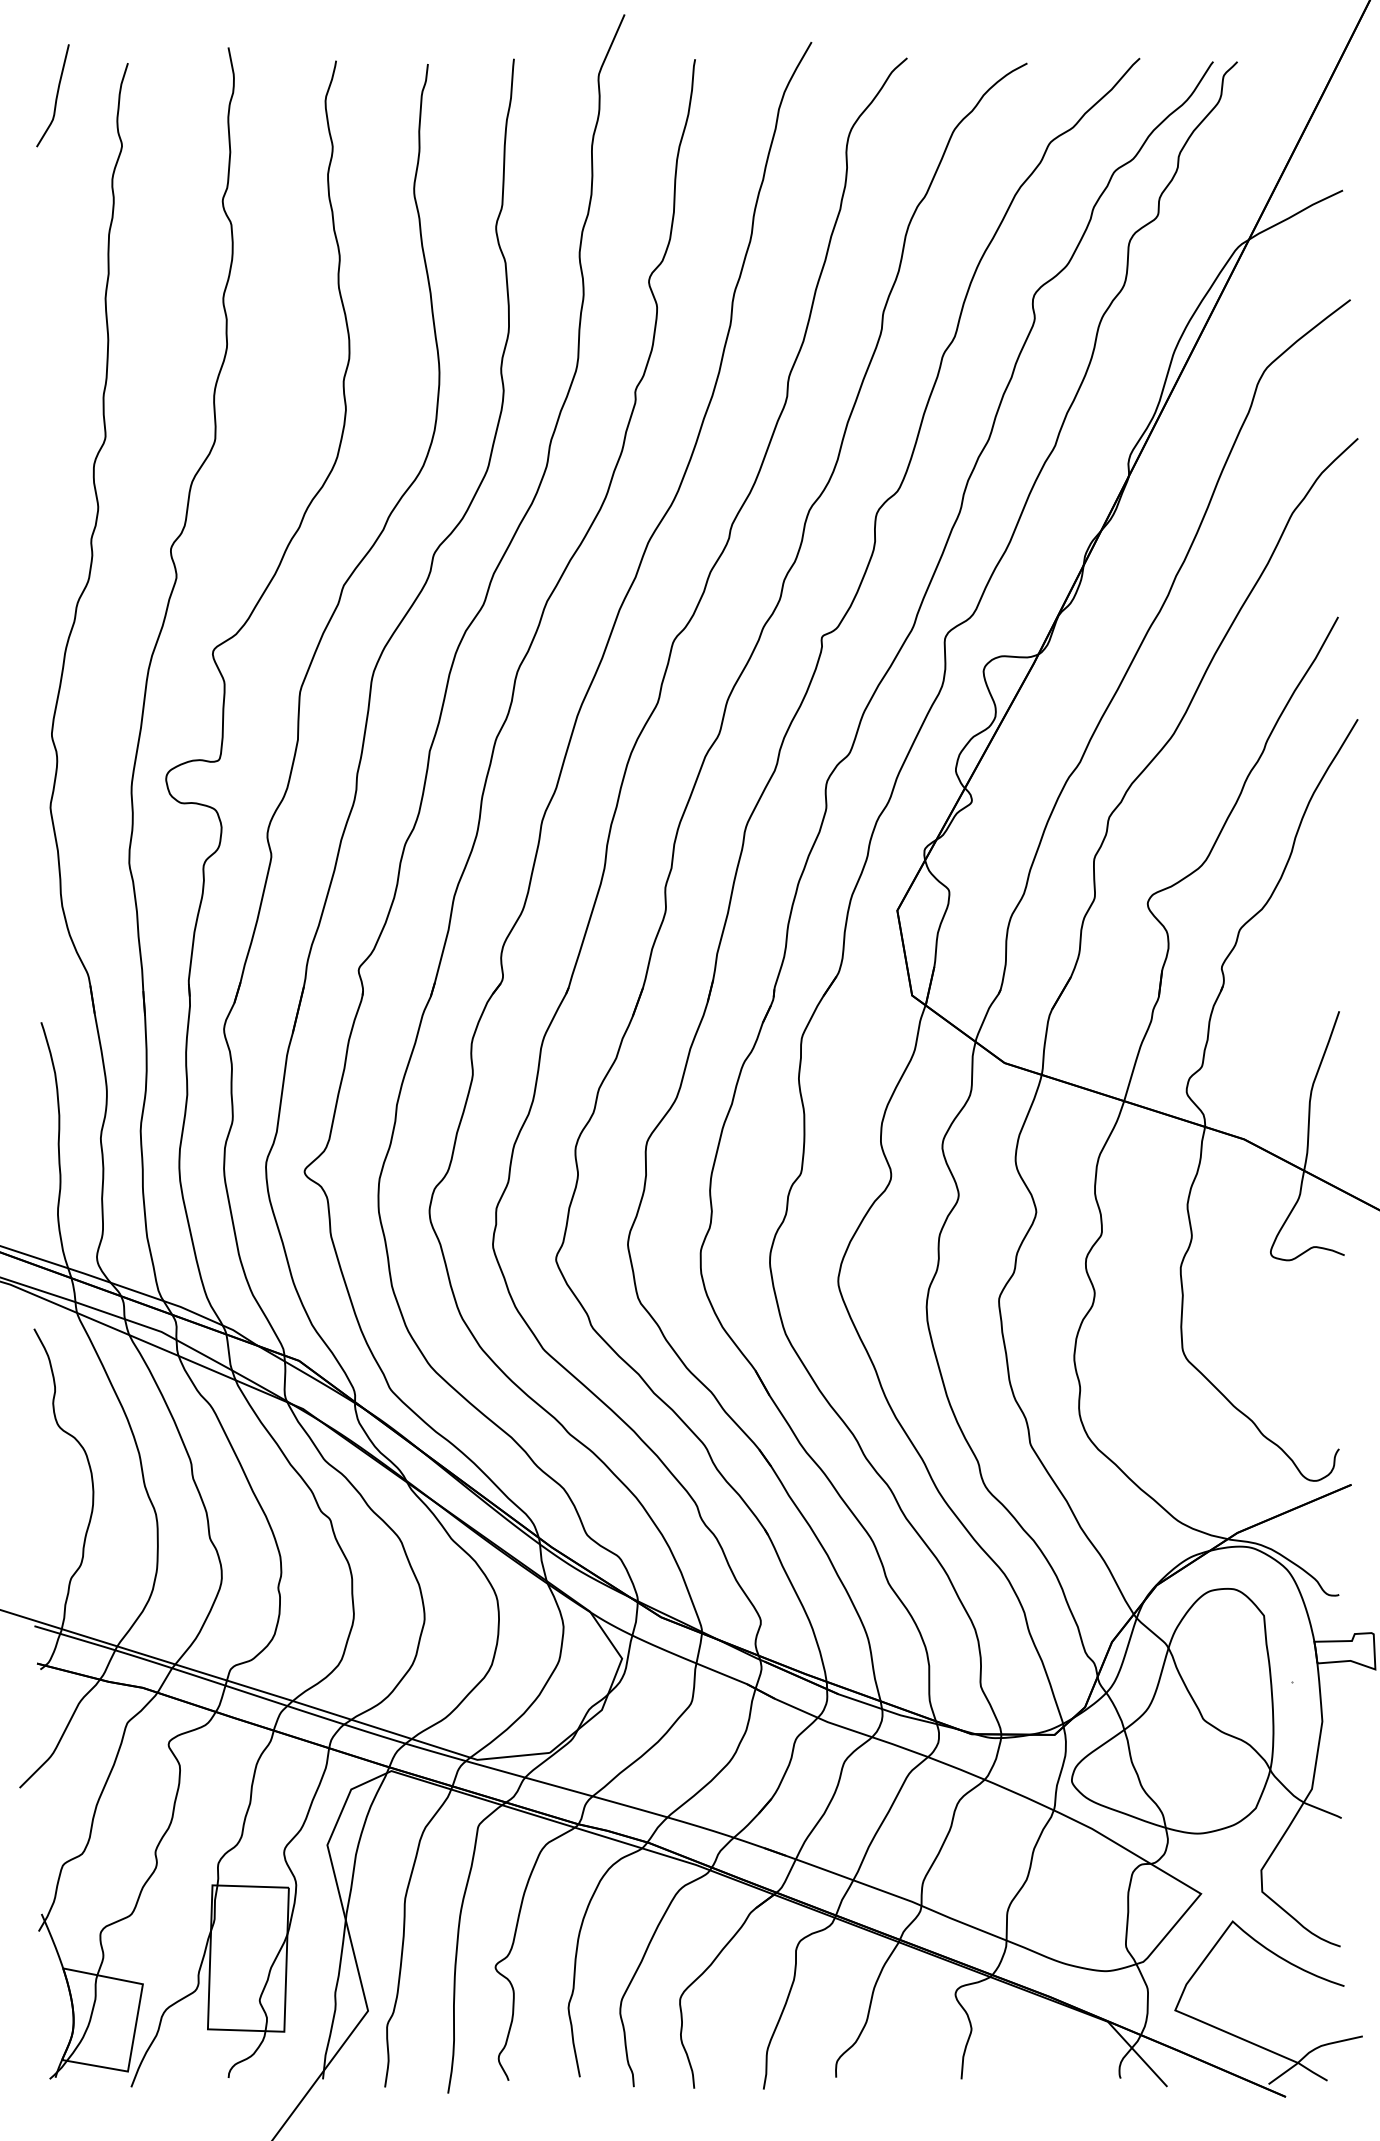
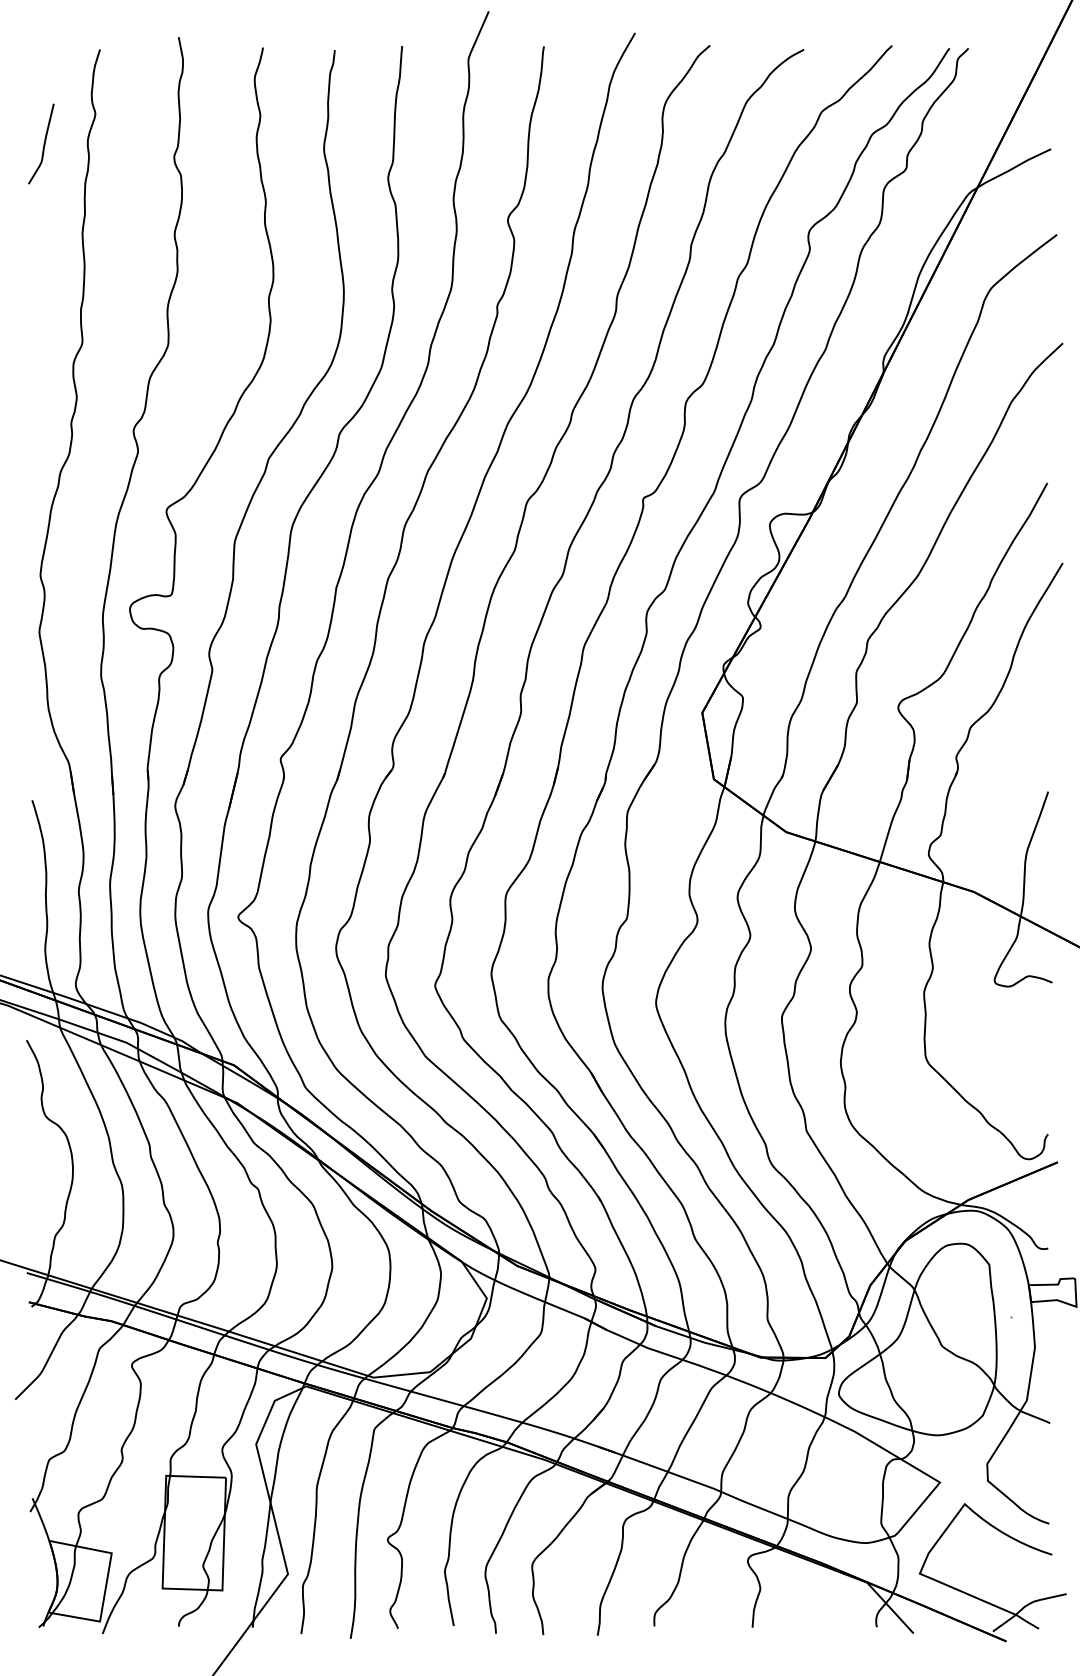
curve: (55, 95) -> (43, 143), moved

